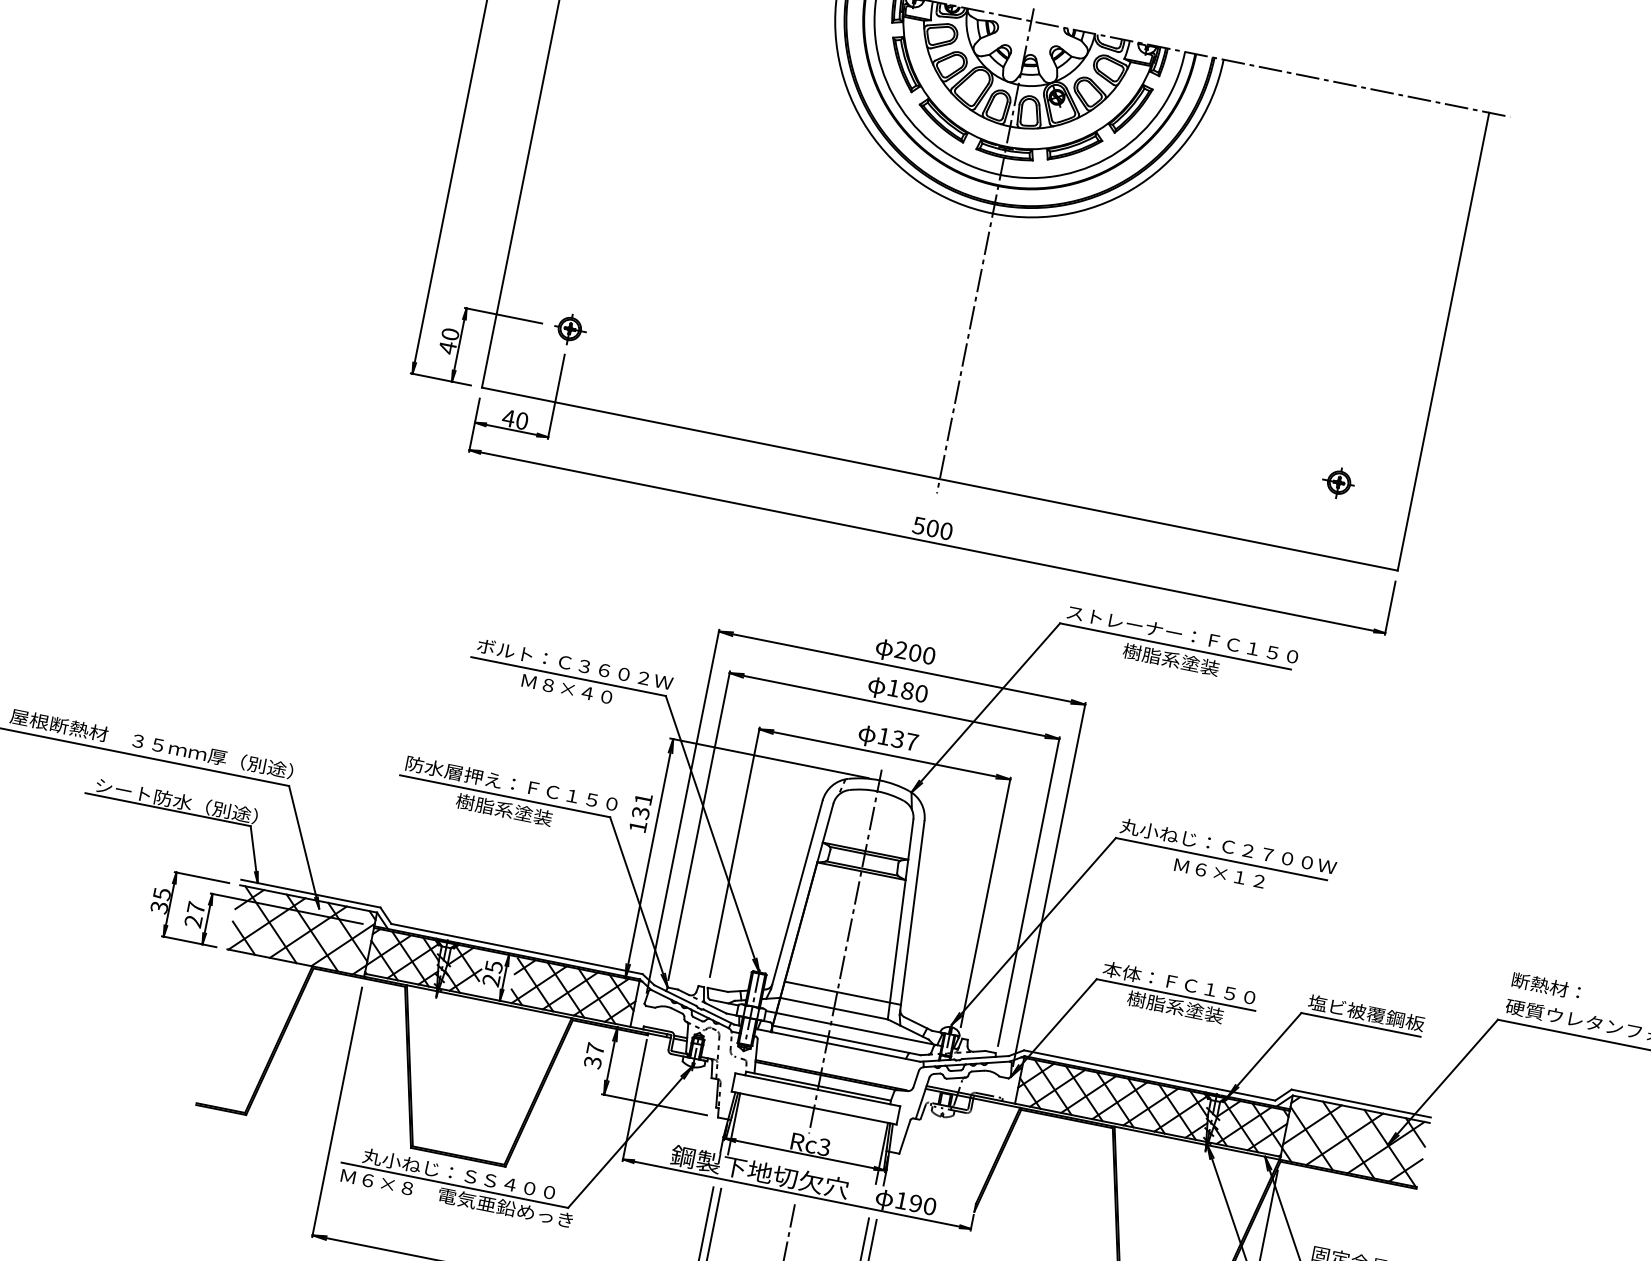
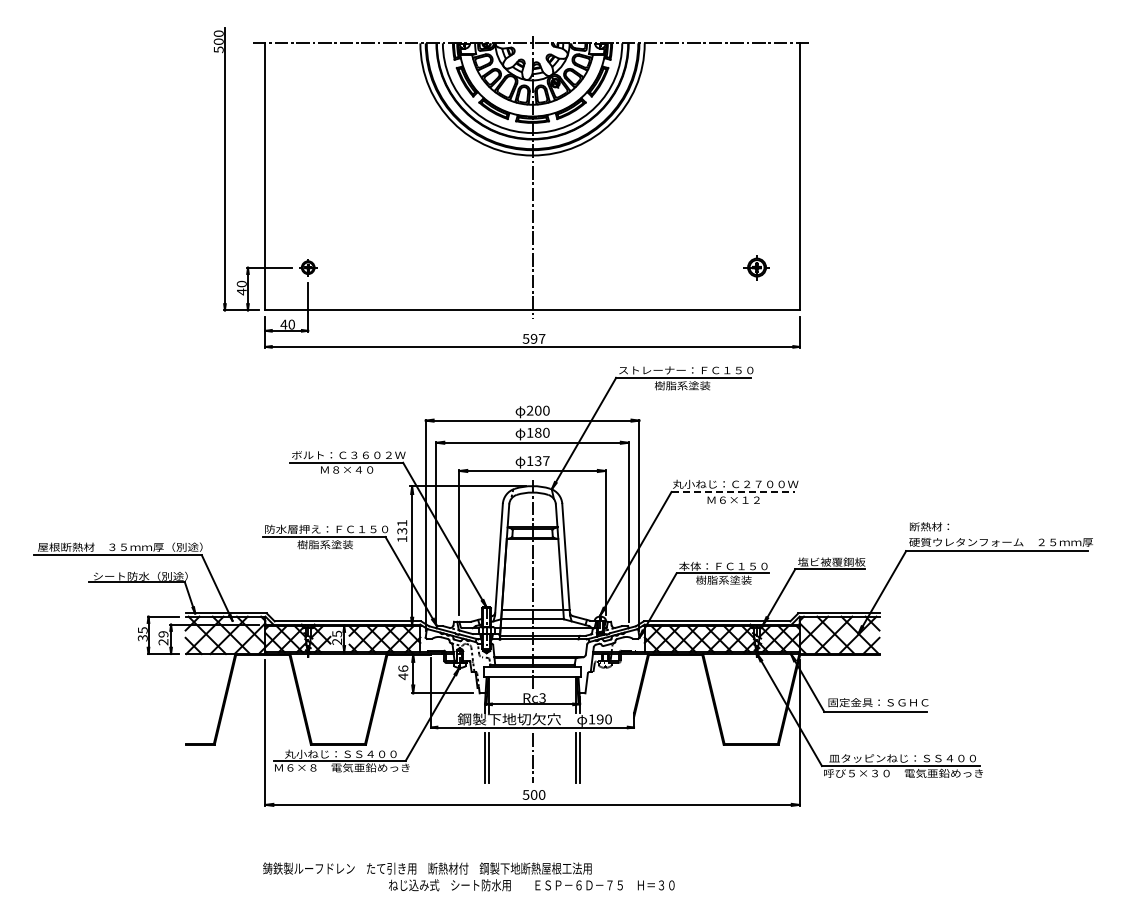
part: (1338, 482) -> (756, 267), size x1.4
text: (938, 528) -> (537, 338), 500 -> 597
line: (1221, 860) -> (733, 492), solid -> dashed
text: (196, 908) -> (163, 634), 27 -> 29
text: (594, 1055) -> (403, 672), 37 -> 46

